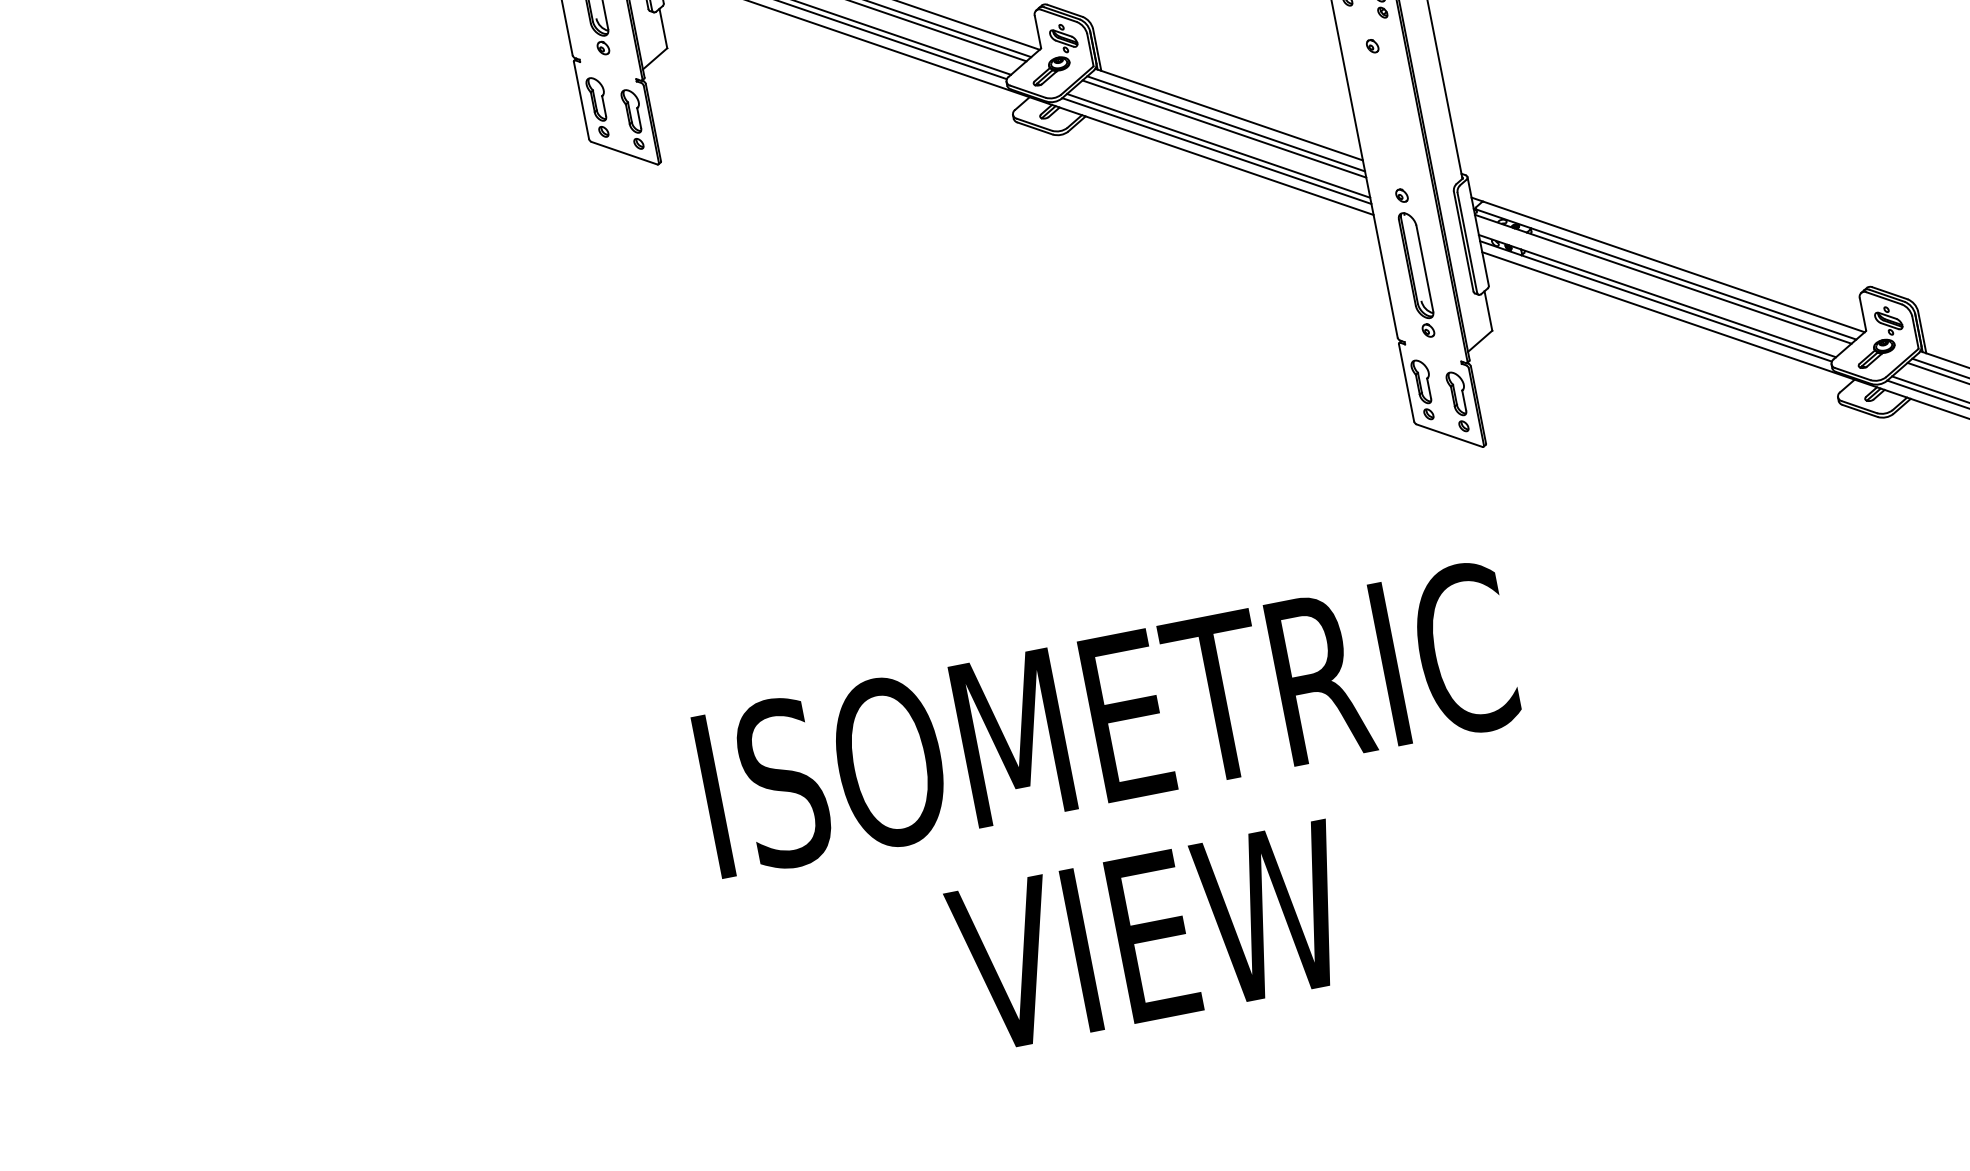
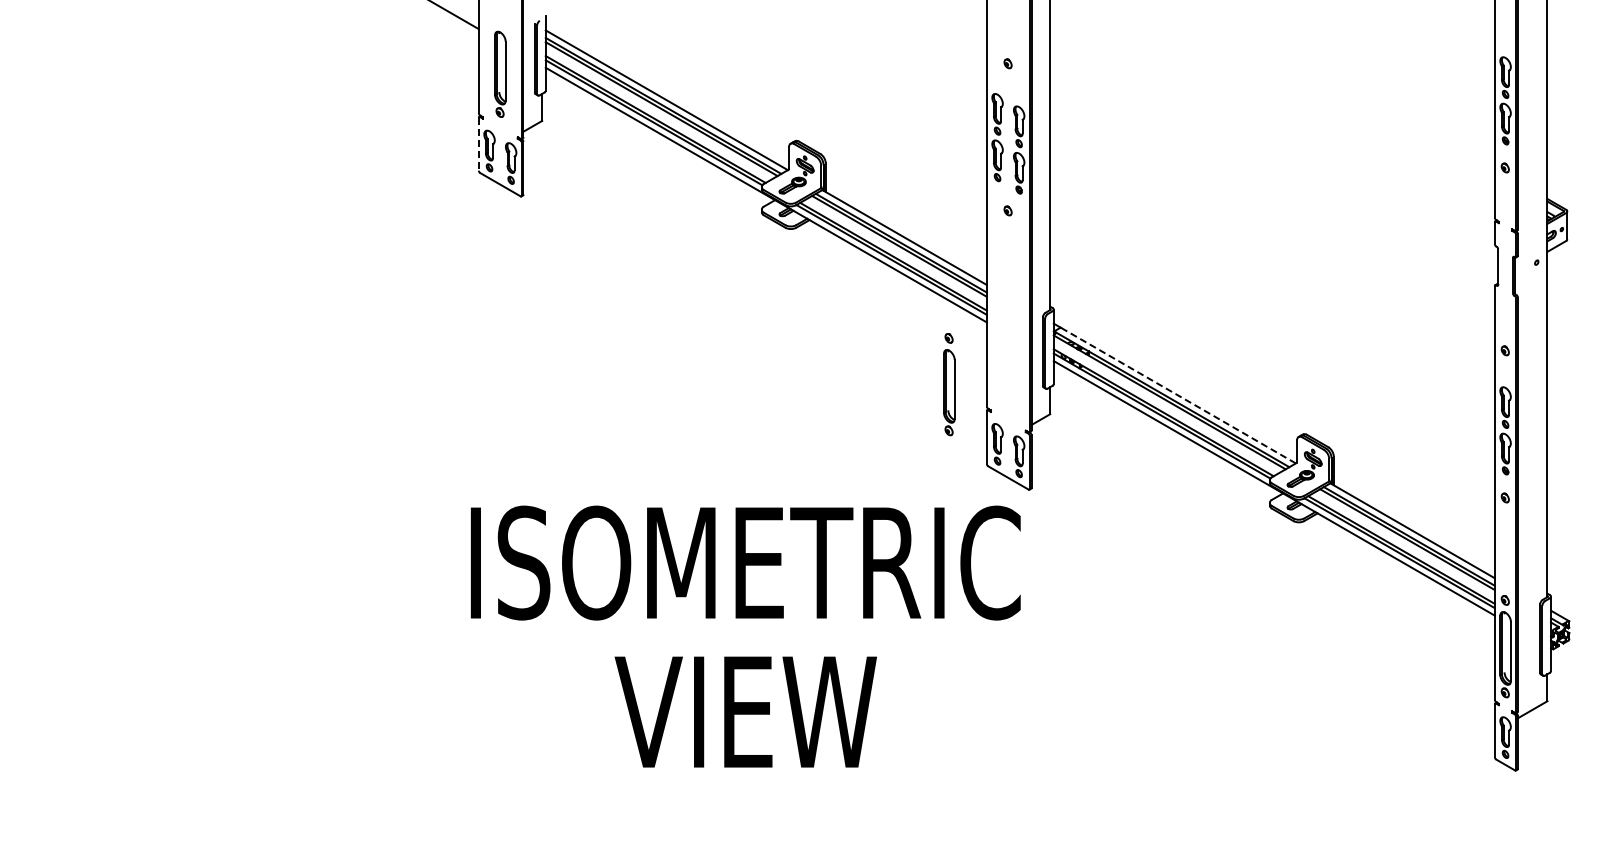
line: (581, 100) -> (478, 144), solid -> dashed
part: (1415, 262) -> (949, 384), moved
line: (1674, 266) -> (1178, 395), solid -> dashed
text: (1127, 826) -> (745, 636), moved

